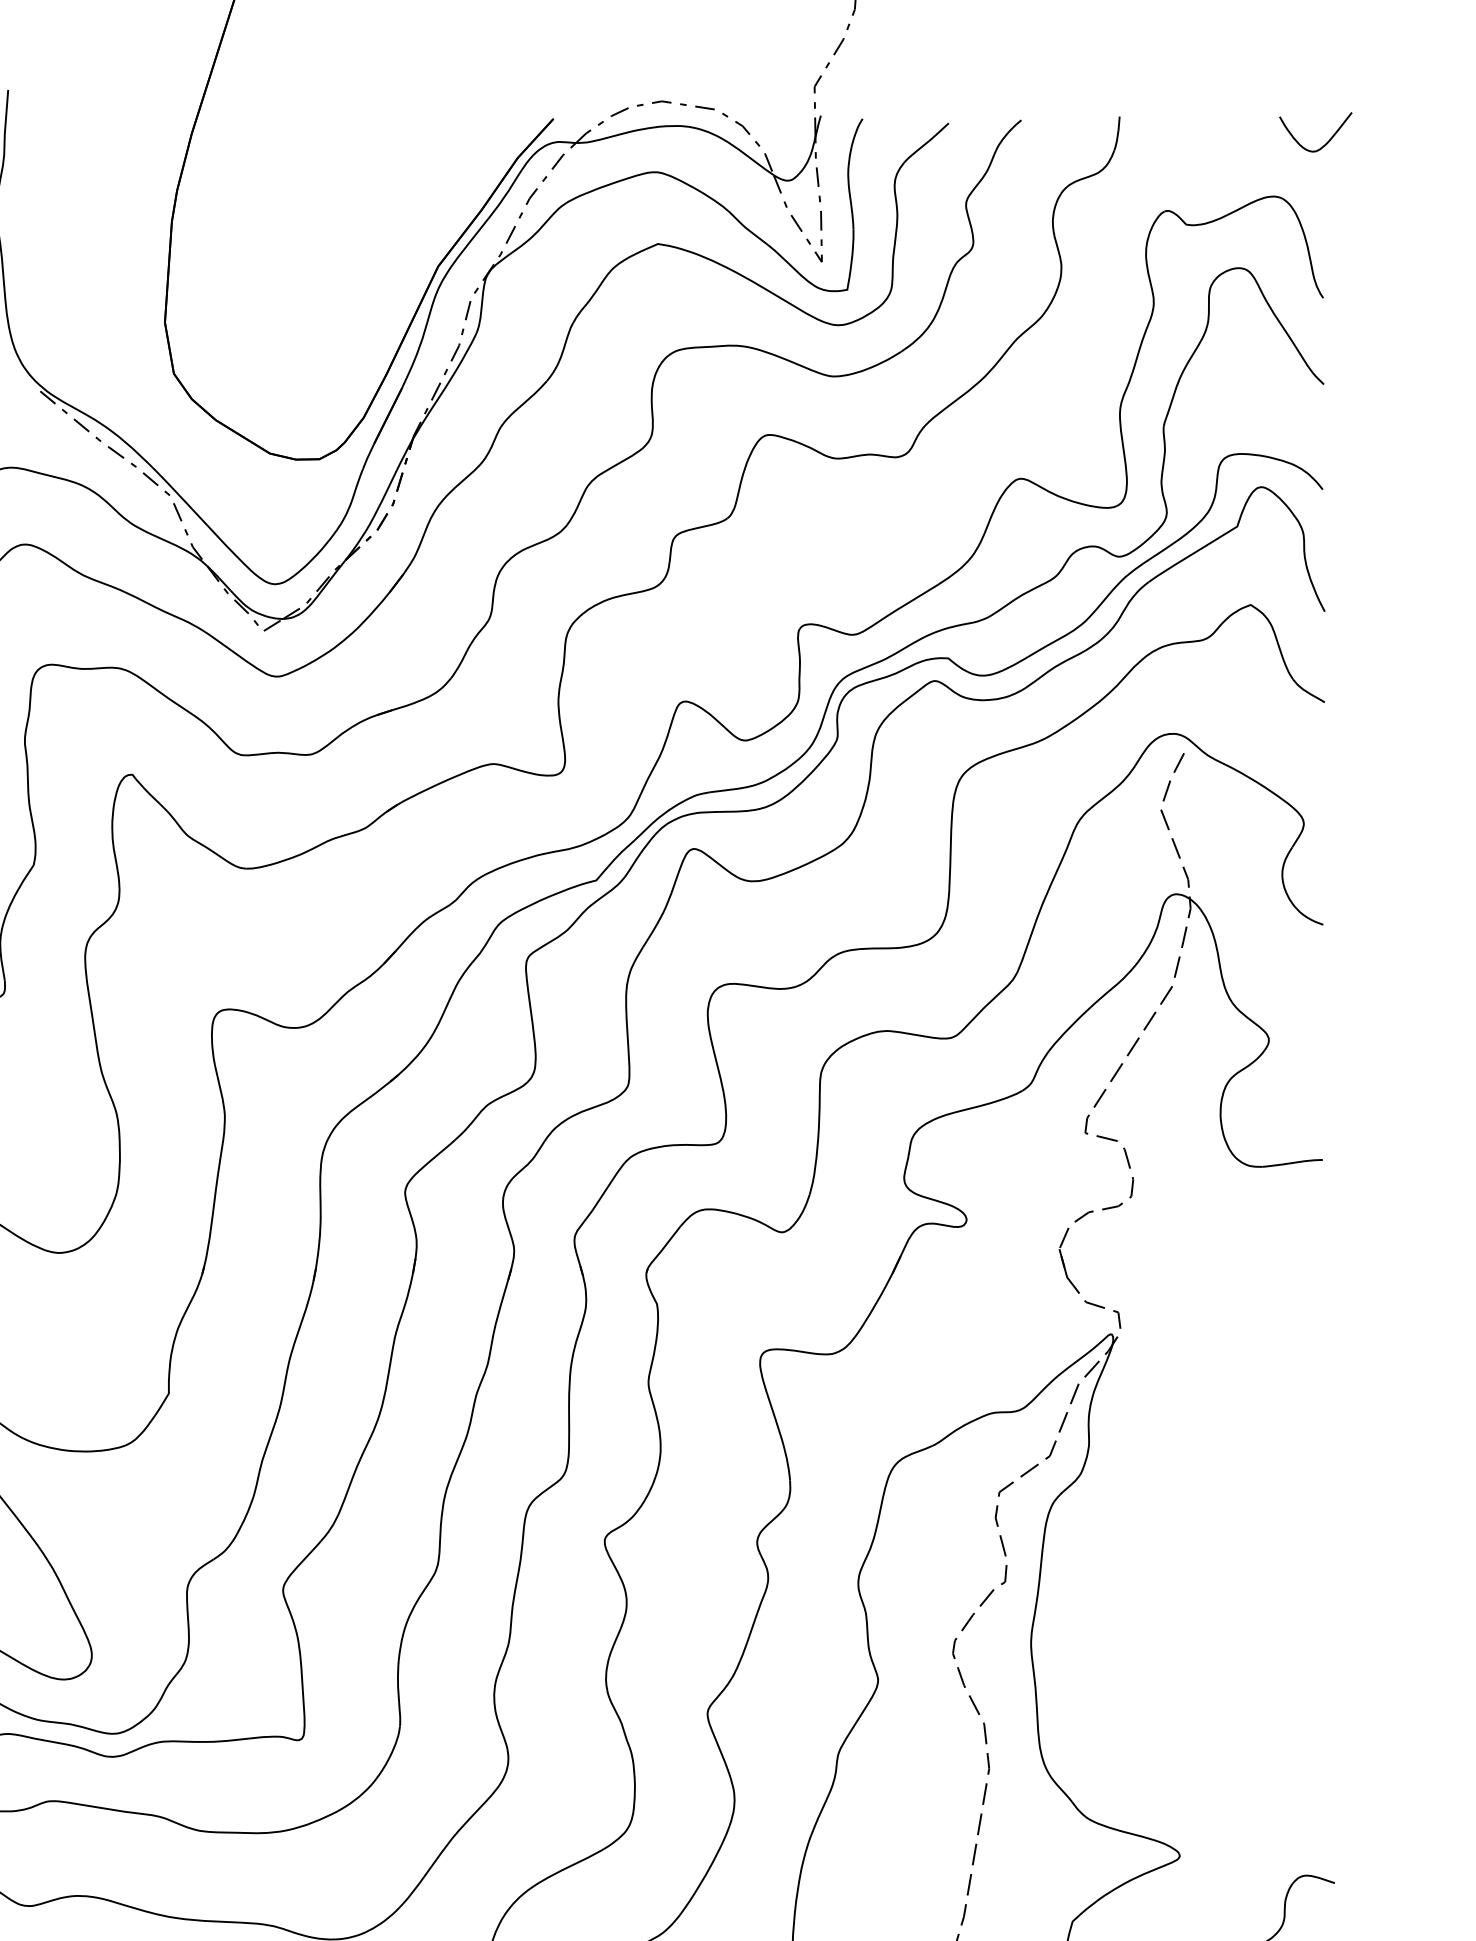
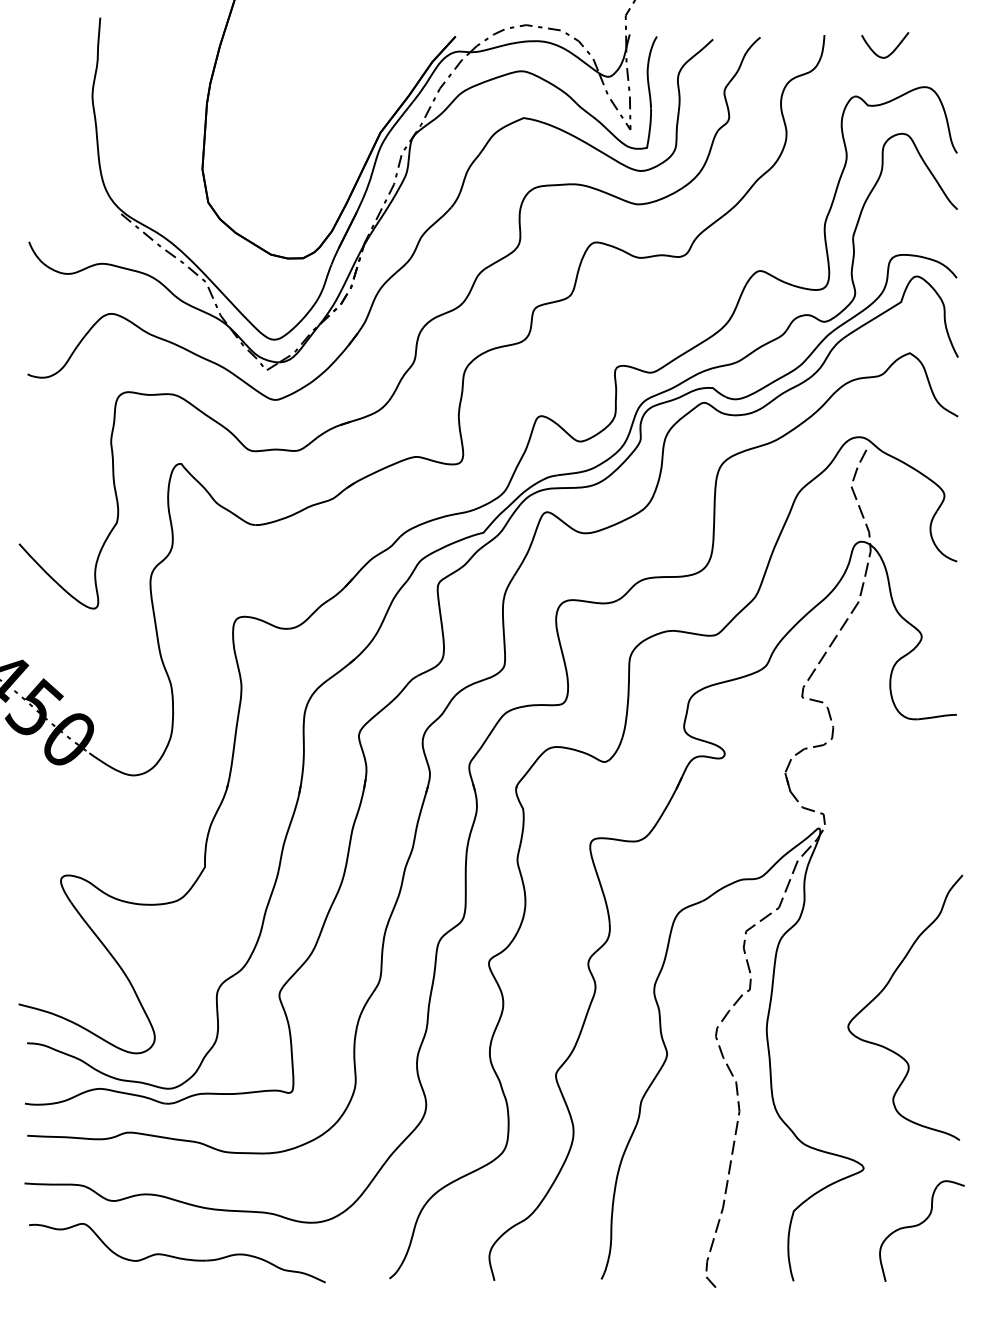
curve: (1326, 141) -> (892, 51), moved
part: (1213, 1579) -> (885, 988), added

